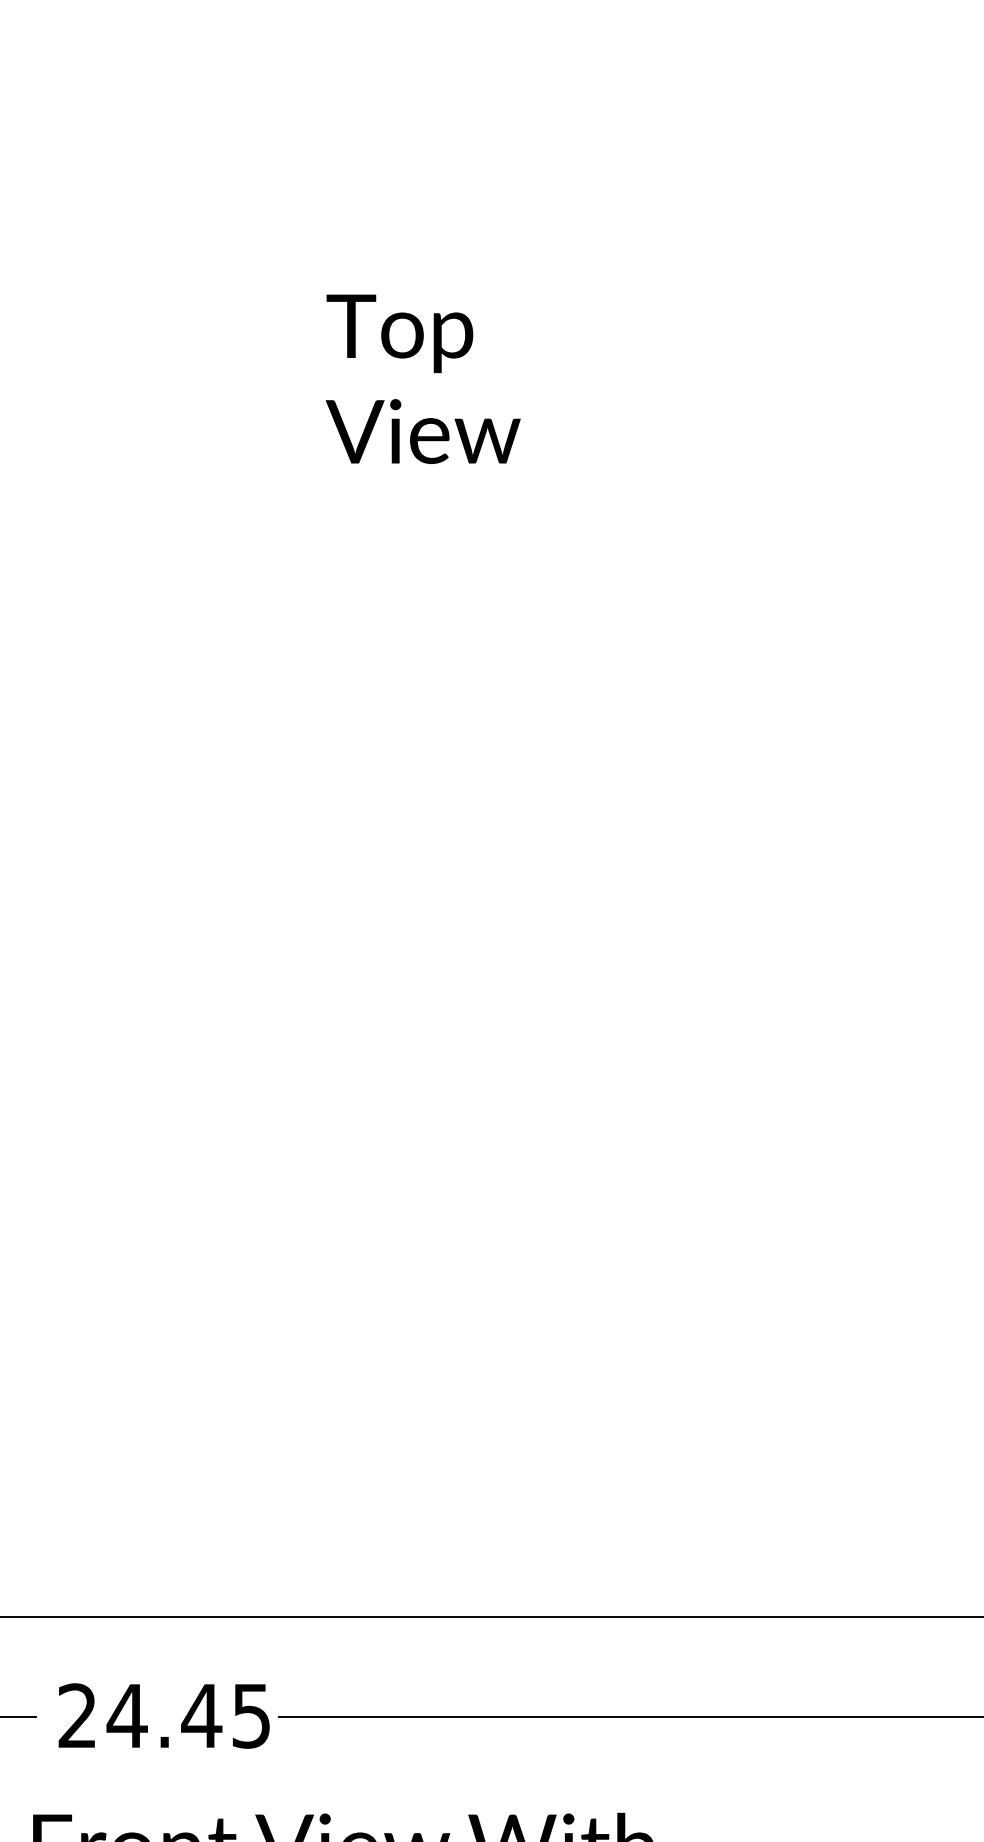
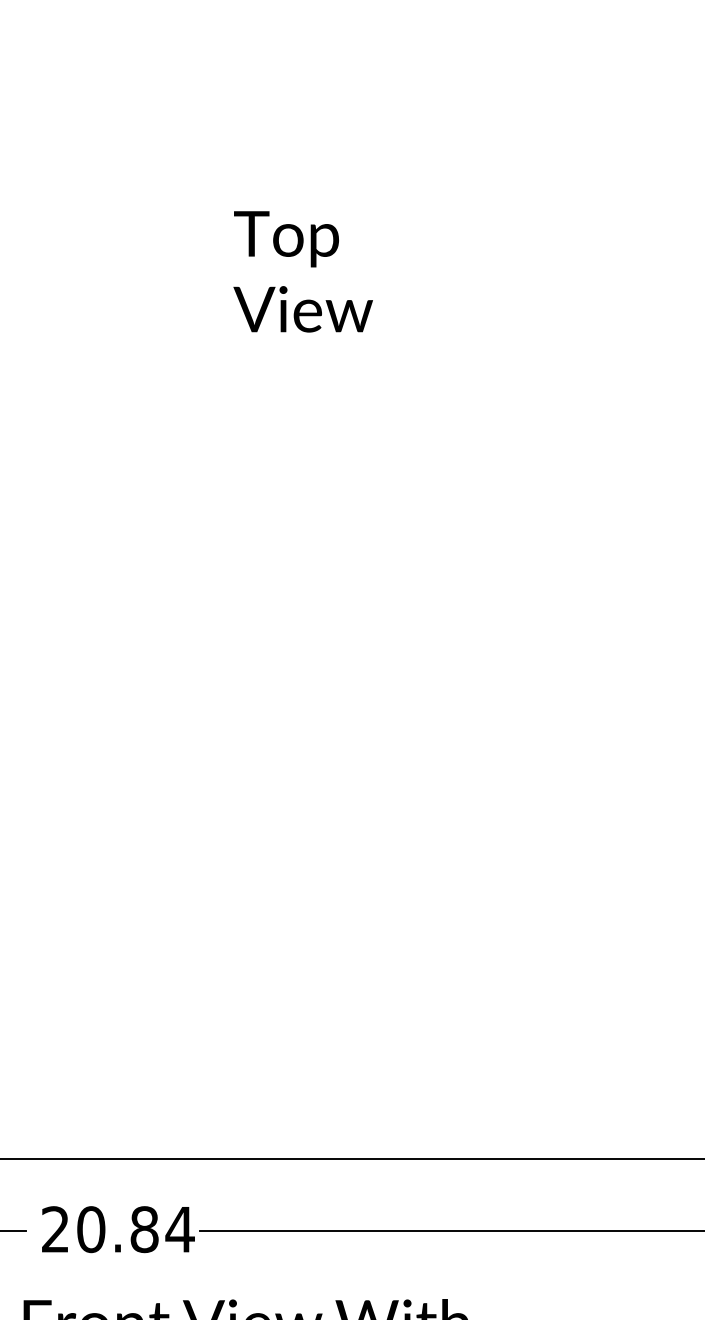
text: (189, 1715) -> (135, 1229), 24.45 -> 20.84

